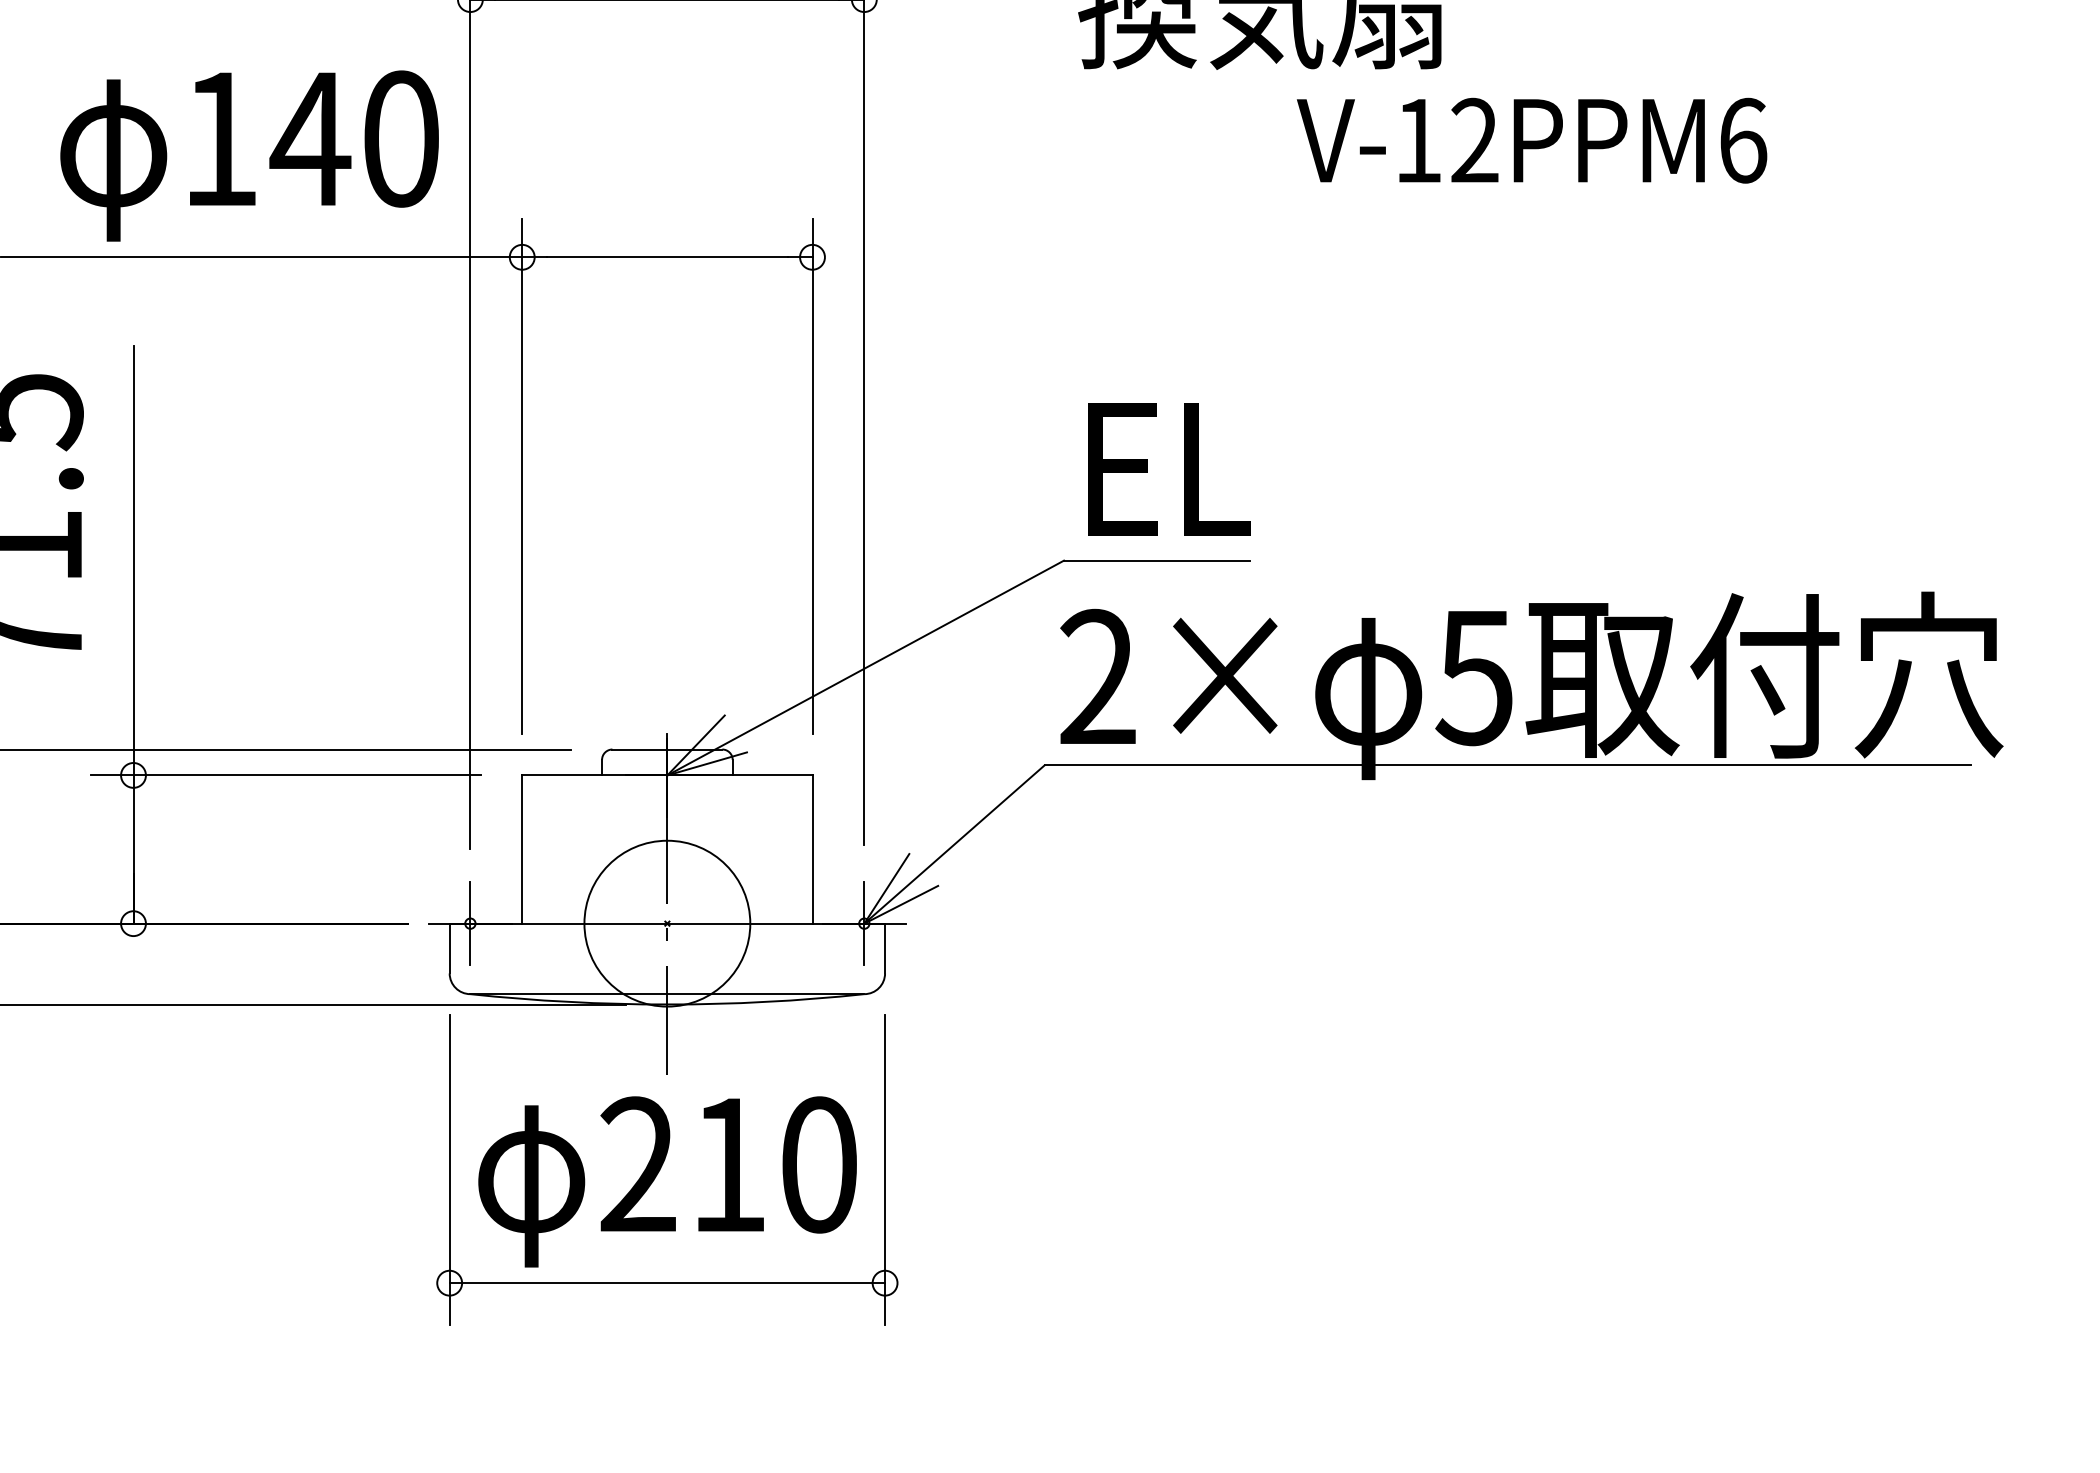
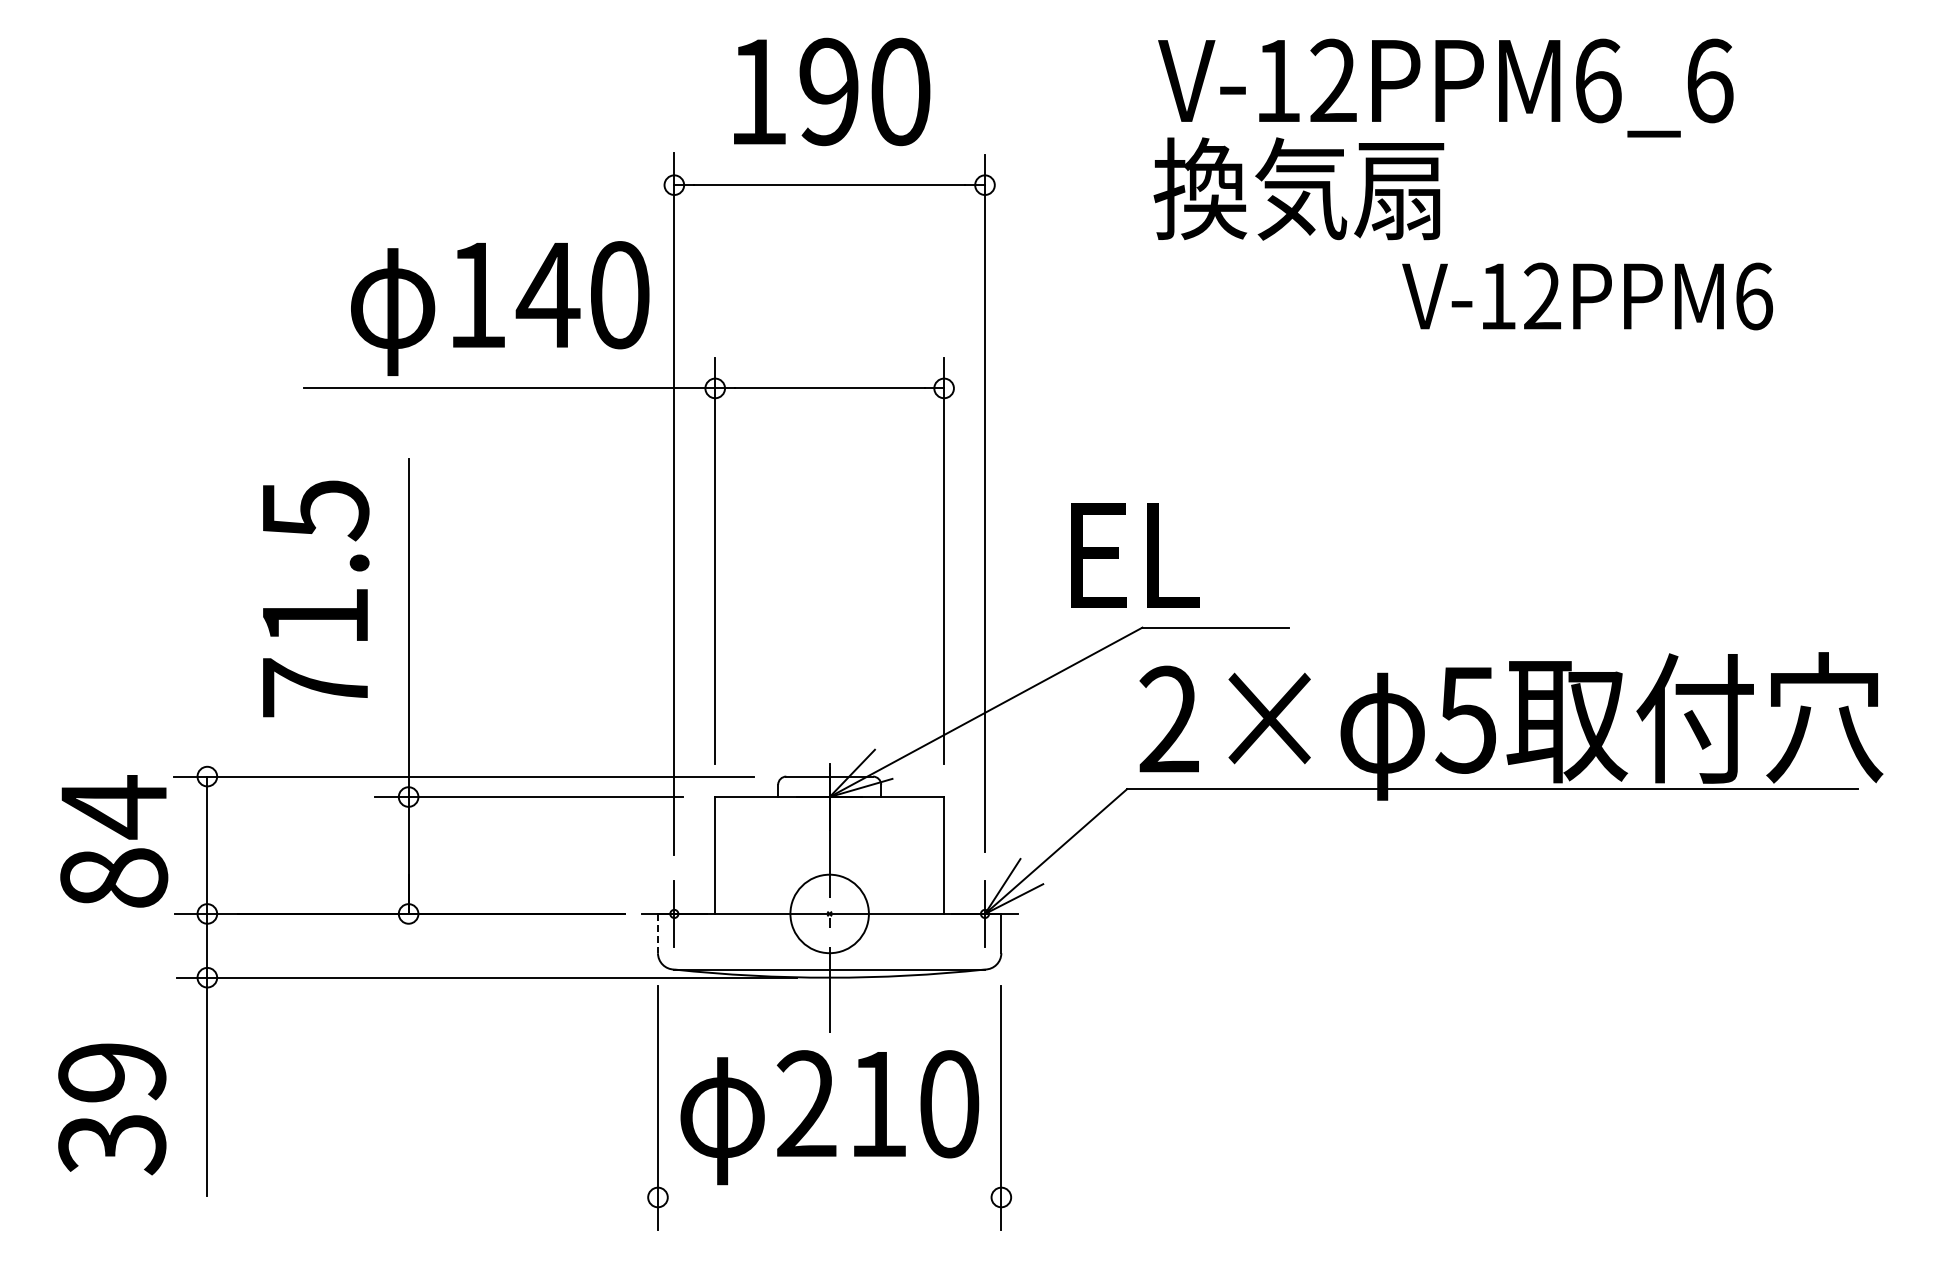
text: (1531, 140) -> (1587, 296), moved
text: (1169, 469) -> (1135, 555), moved
circle: (667, 923) -> (829, 913), size x0.6
line: (449, 948) -> (657, 933), solid -> dashed
line: (667, 1283) -> (829, 1197), removed

